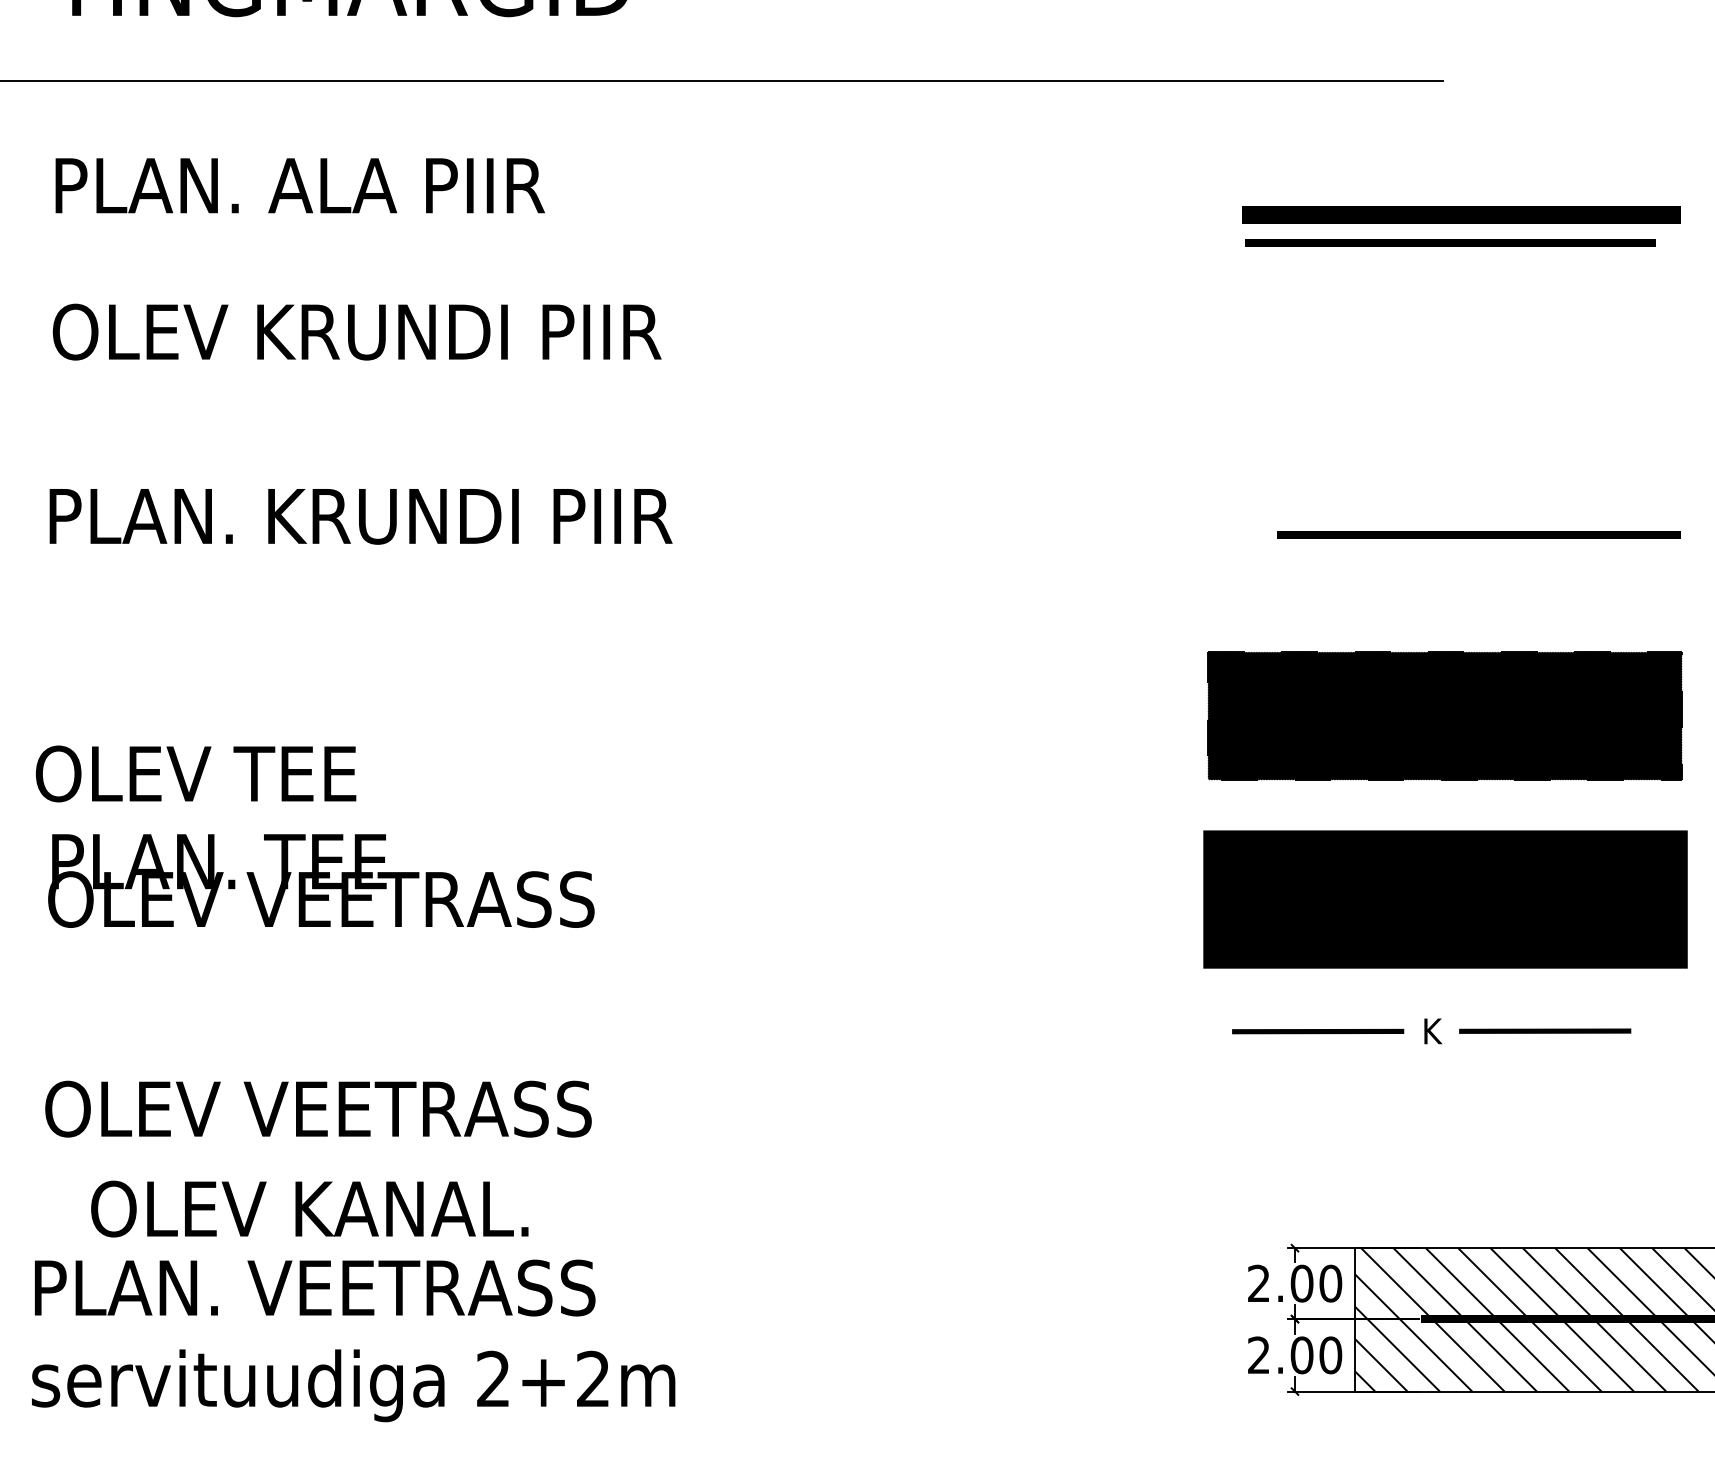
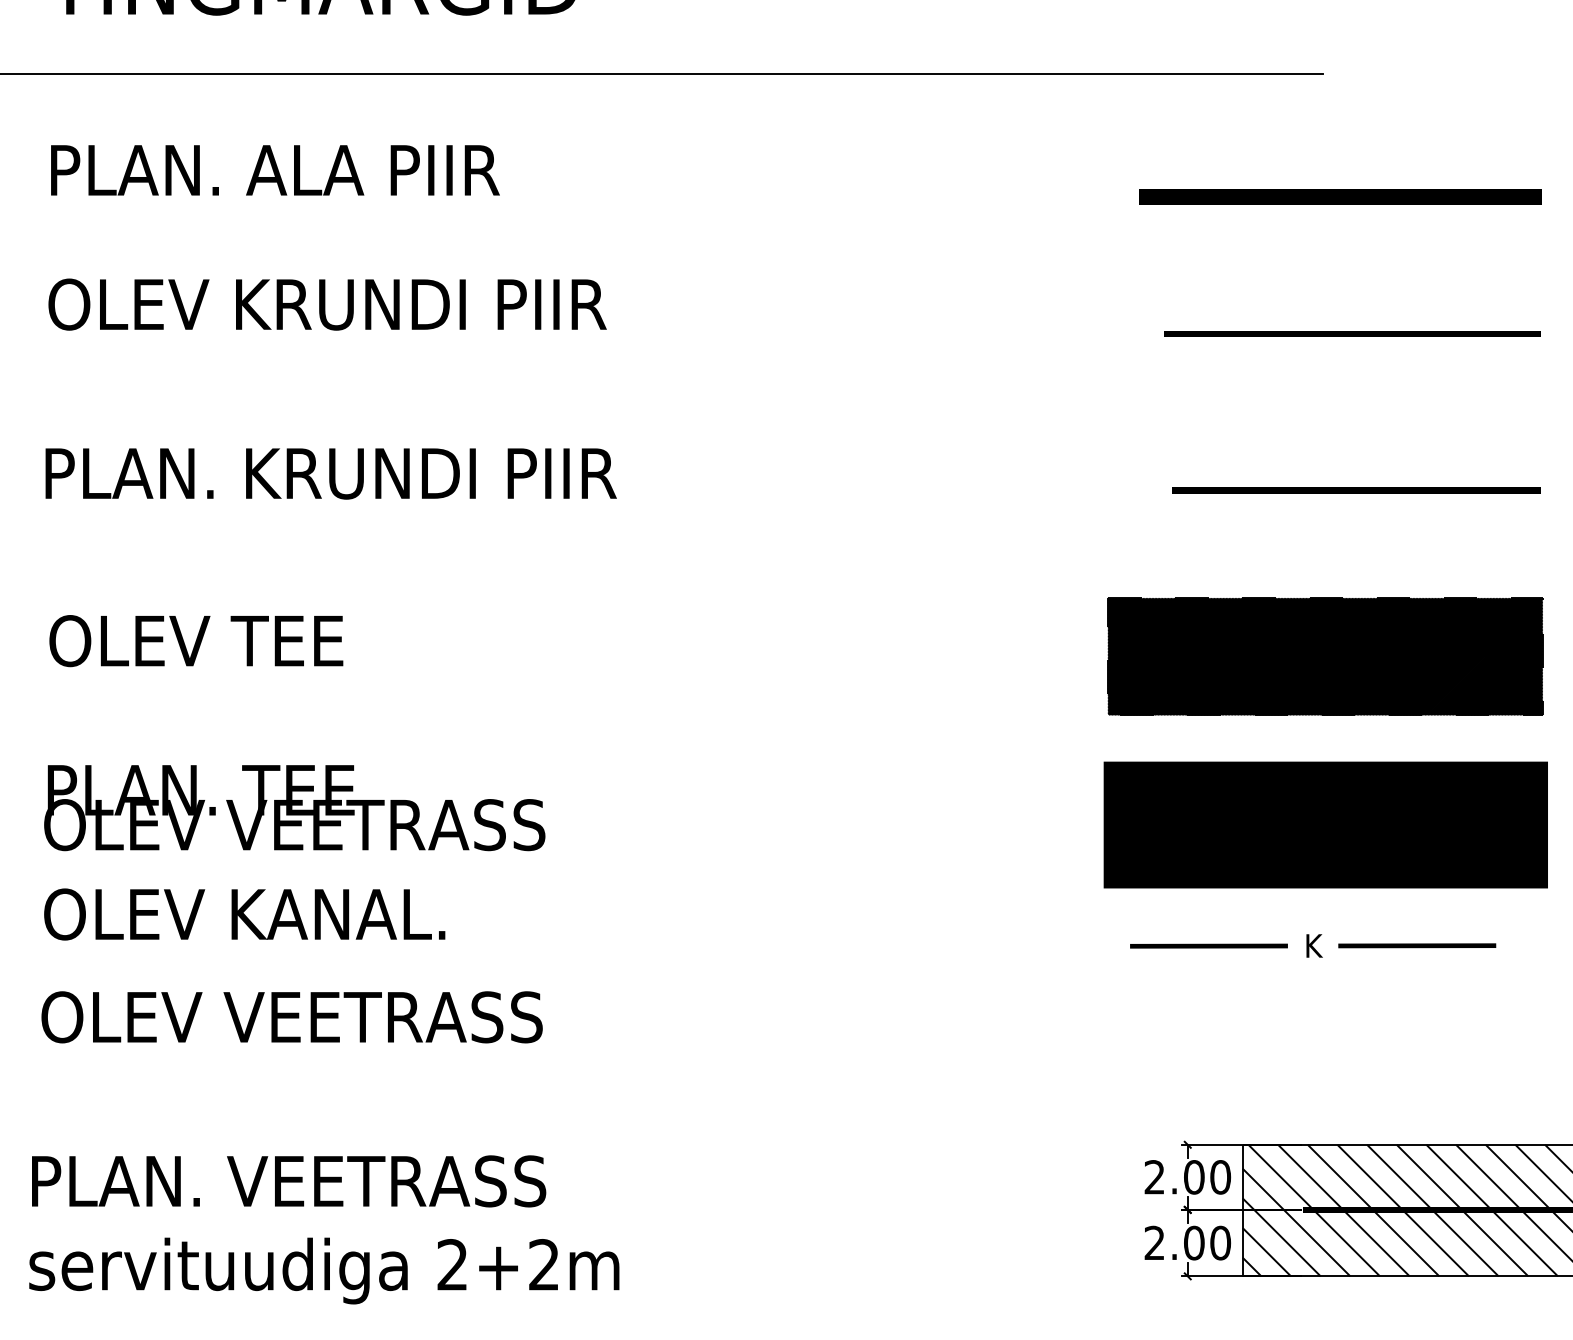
line: (1450, 242) -> (1353, 333), moved
text: (196, 773) -> (196, 640), moved
text: (309, 1208) -> (244, 913), moved

